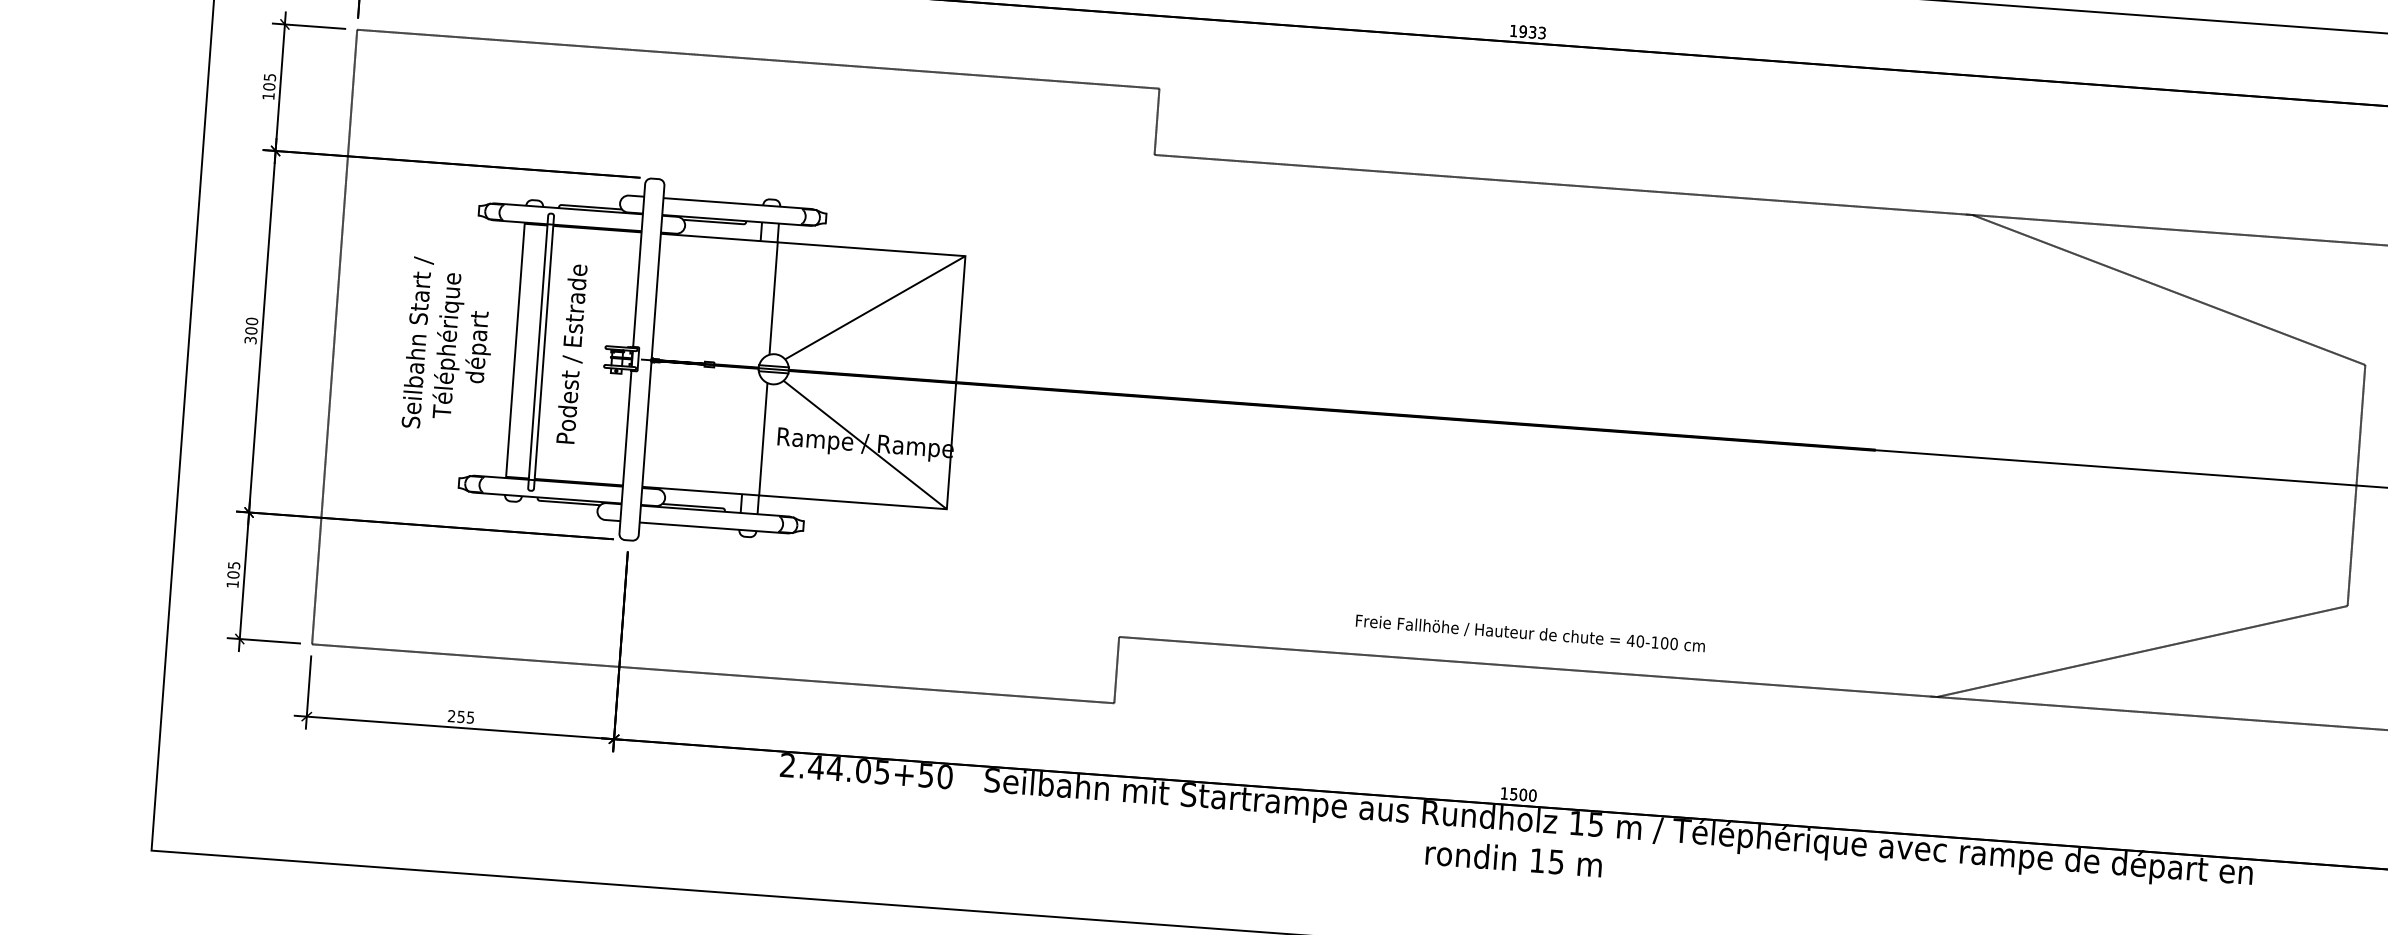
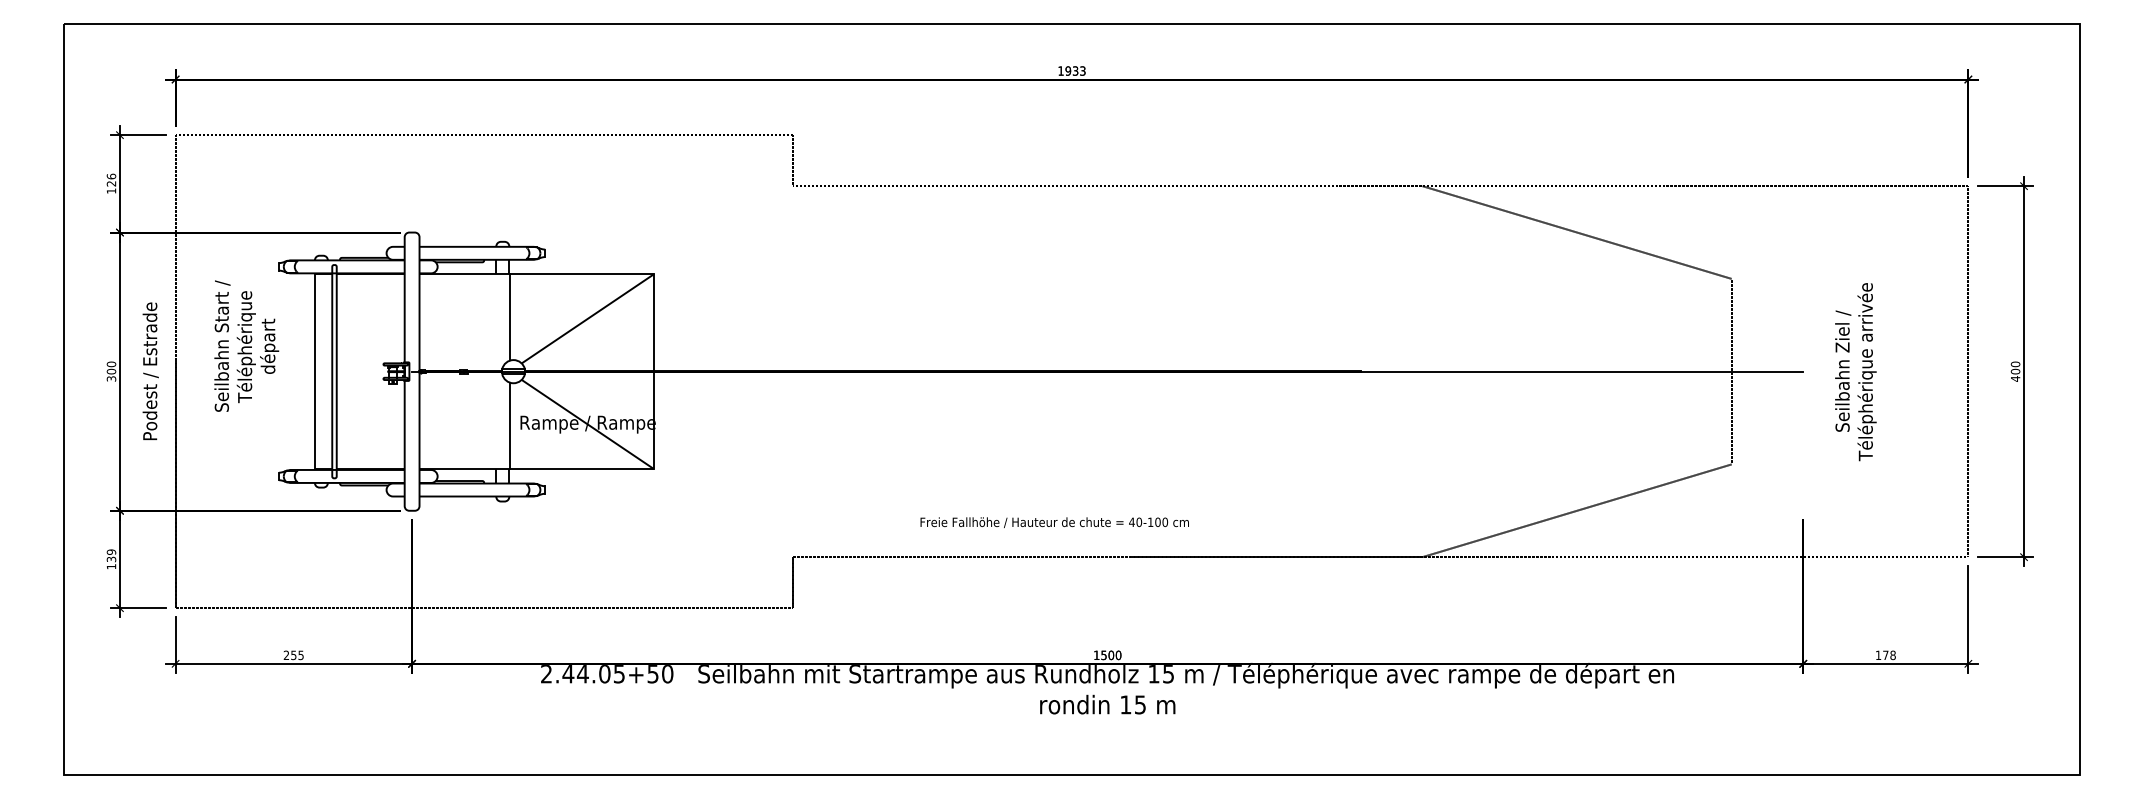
text: (269, 81) -> (111, 179), 105 -> 126
text: (448, 343) -> (246, 345), moved
text: (572, 352) -> (150, 370), moved
text: (233, 569) -> (111, 555), 105 -> 139
text: (1530, 633) -> (1054, 522), moved

